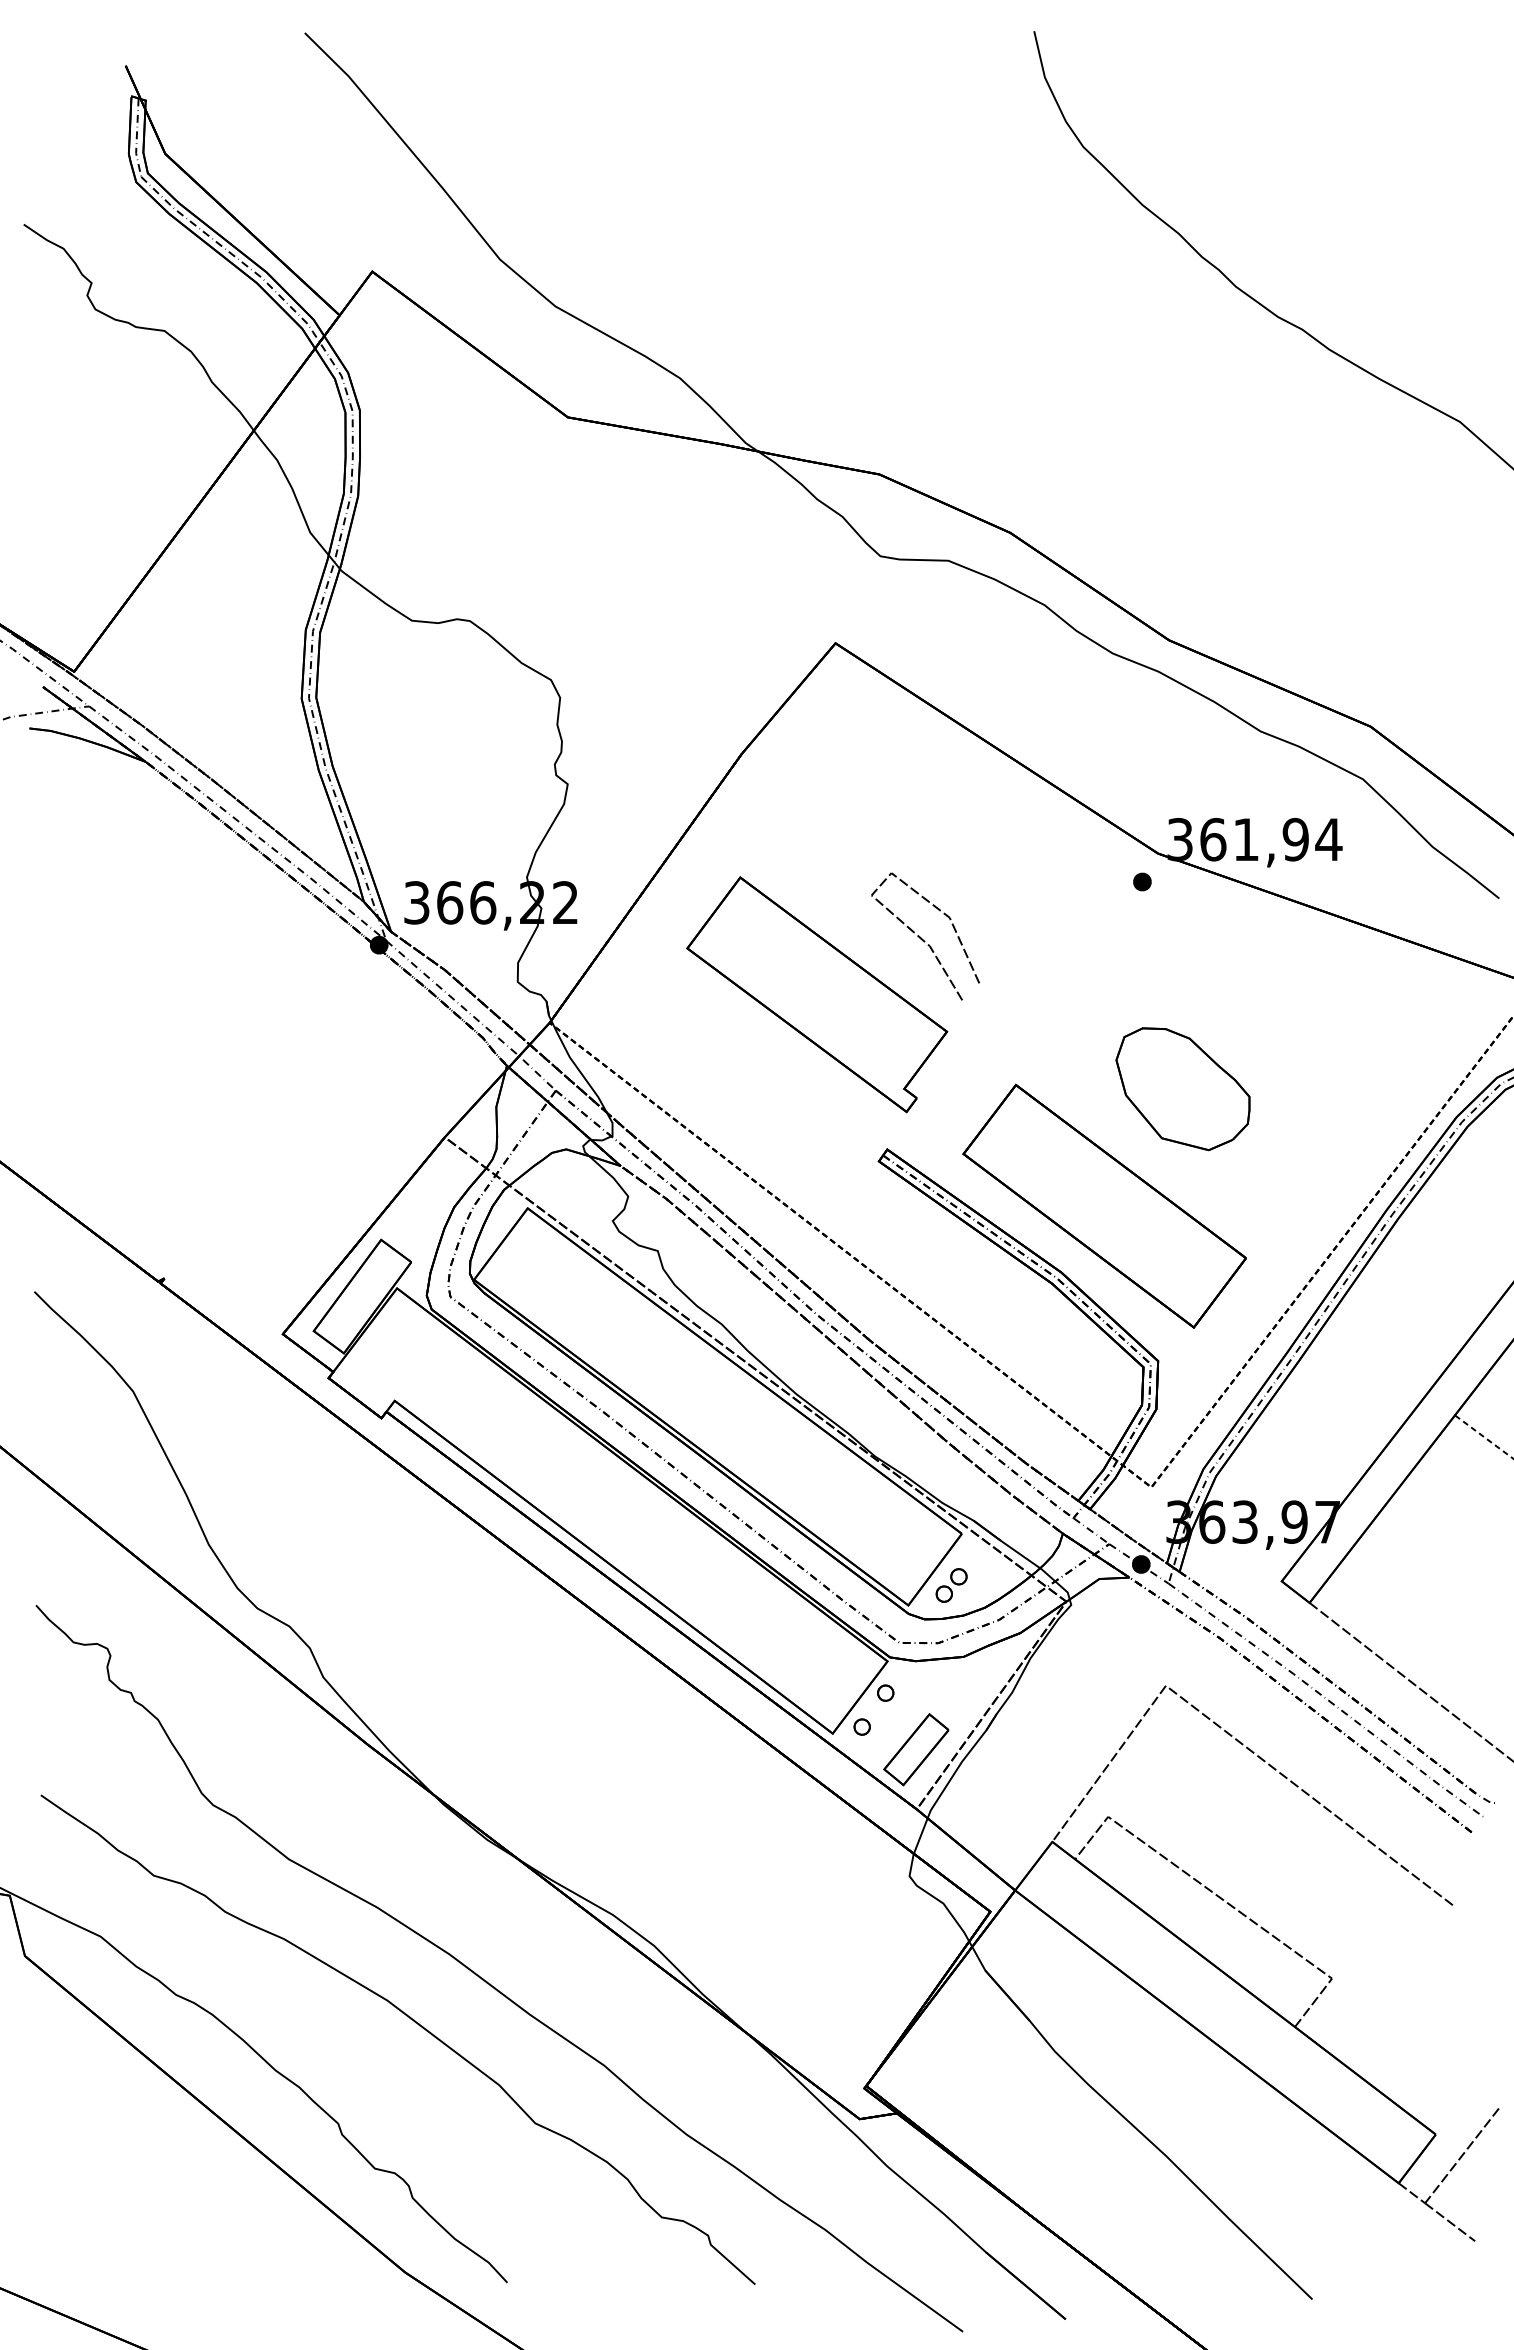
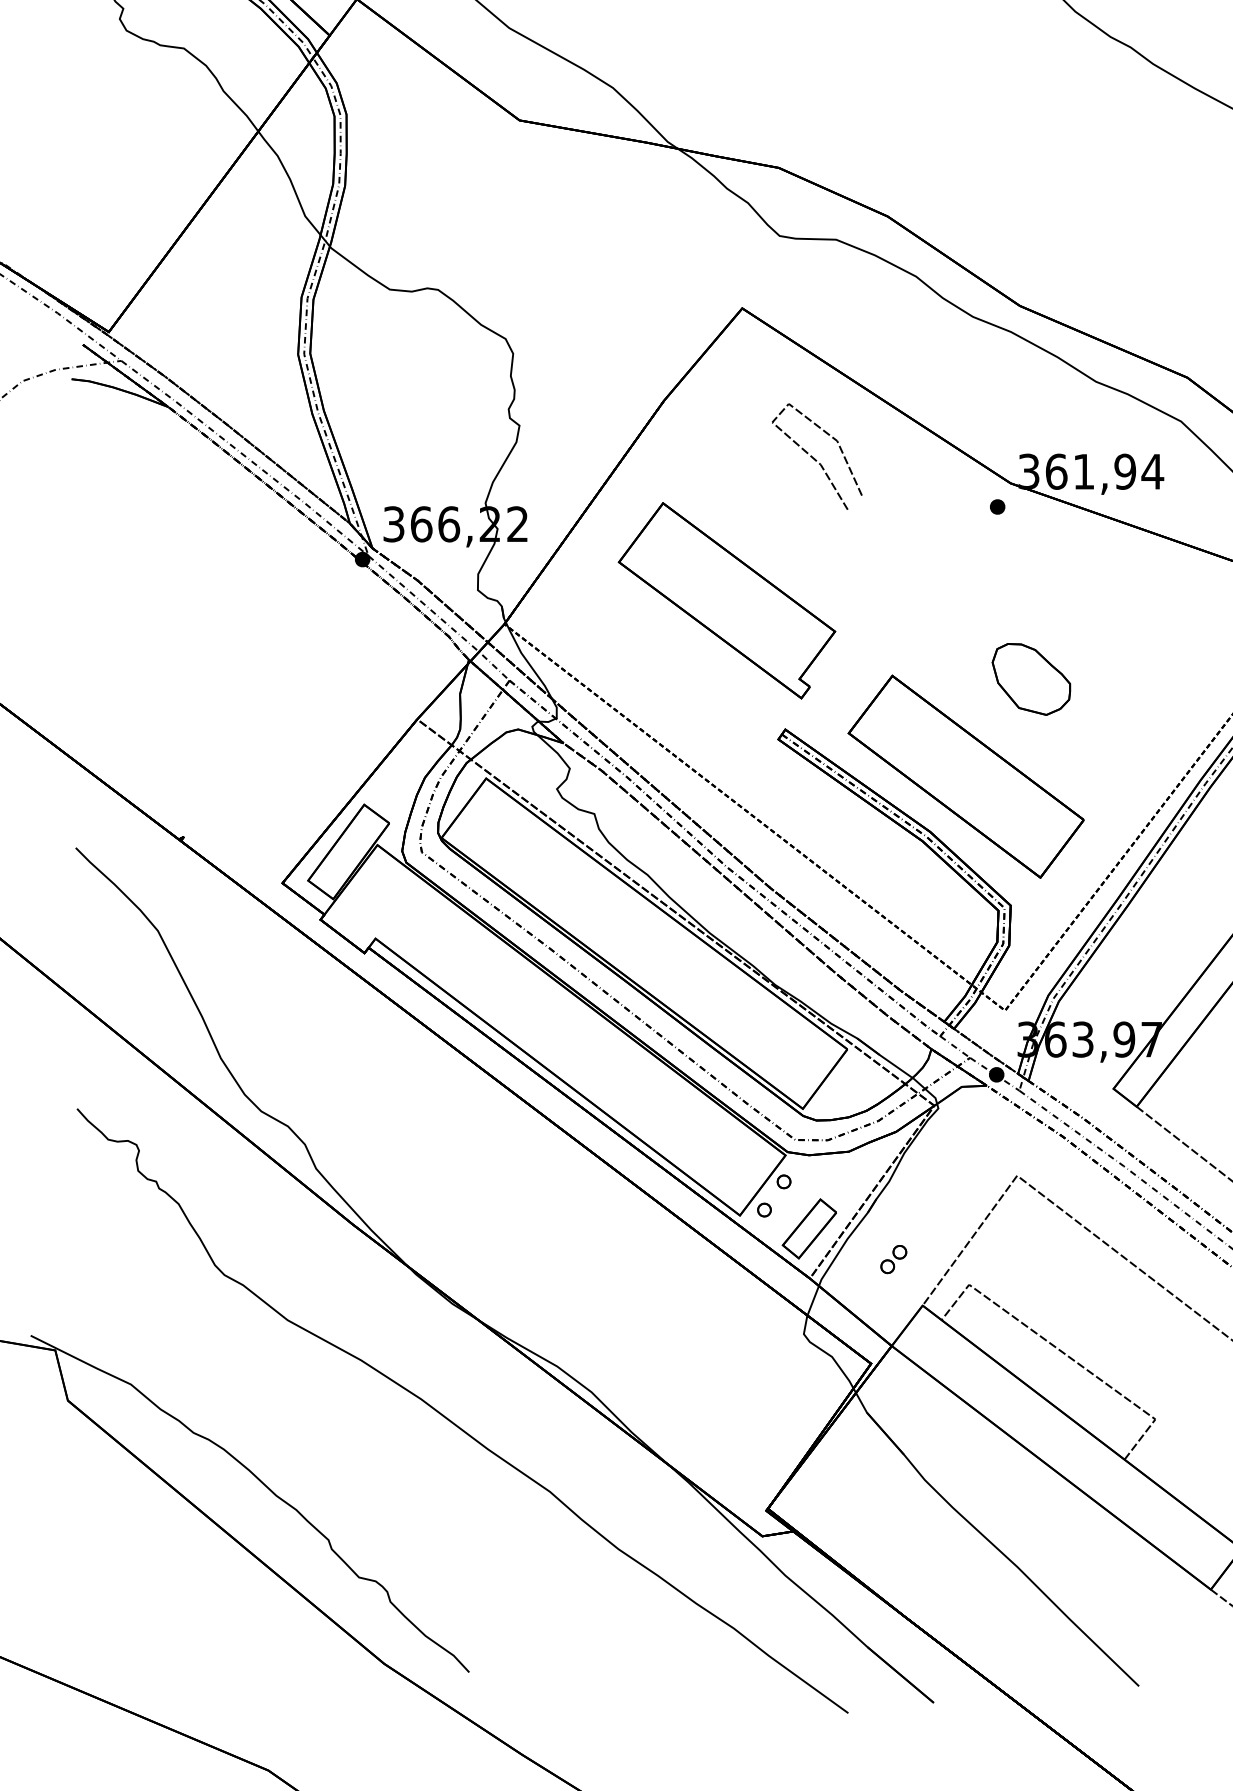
curve: (922, 938) -> (814, 458), moved
part: (1182, 1089) -> (1030, 679), size x0.7
part: (951, 1585) -> (893, 1259), moved
curve: (410, 2019) -> (388, 1453), removed

